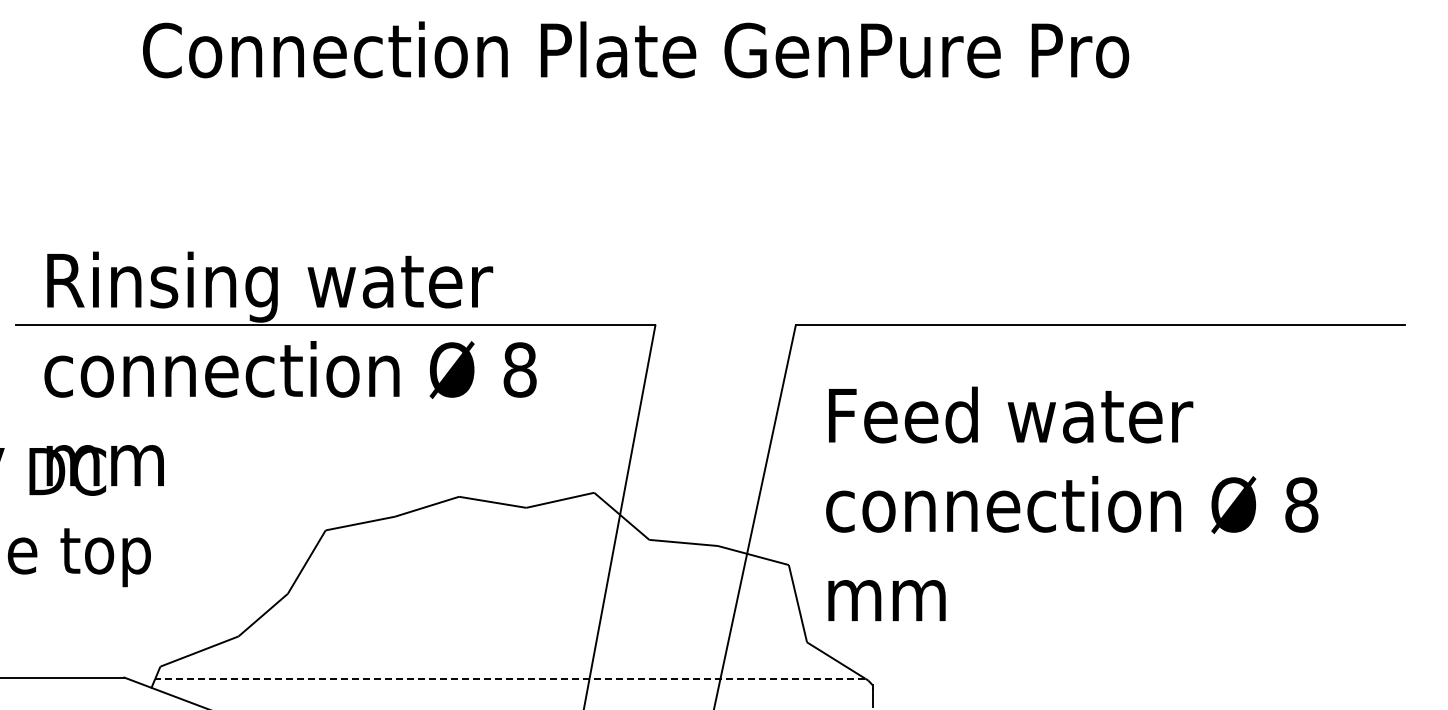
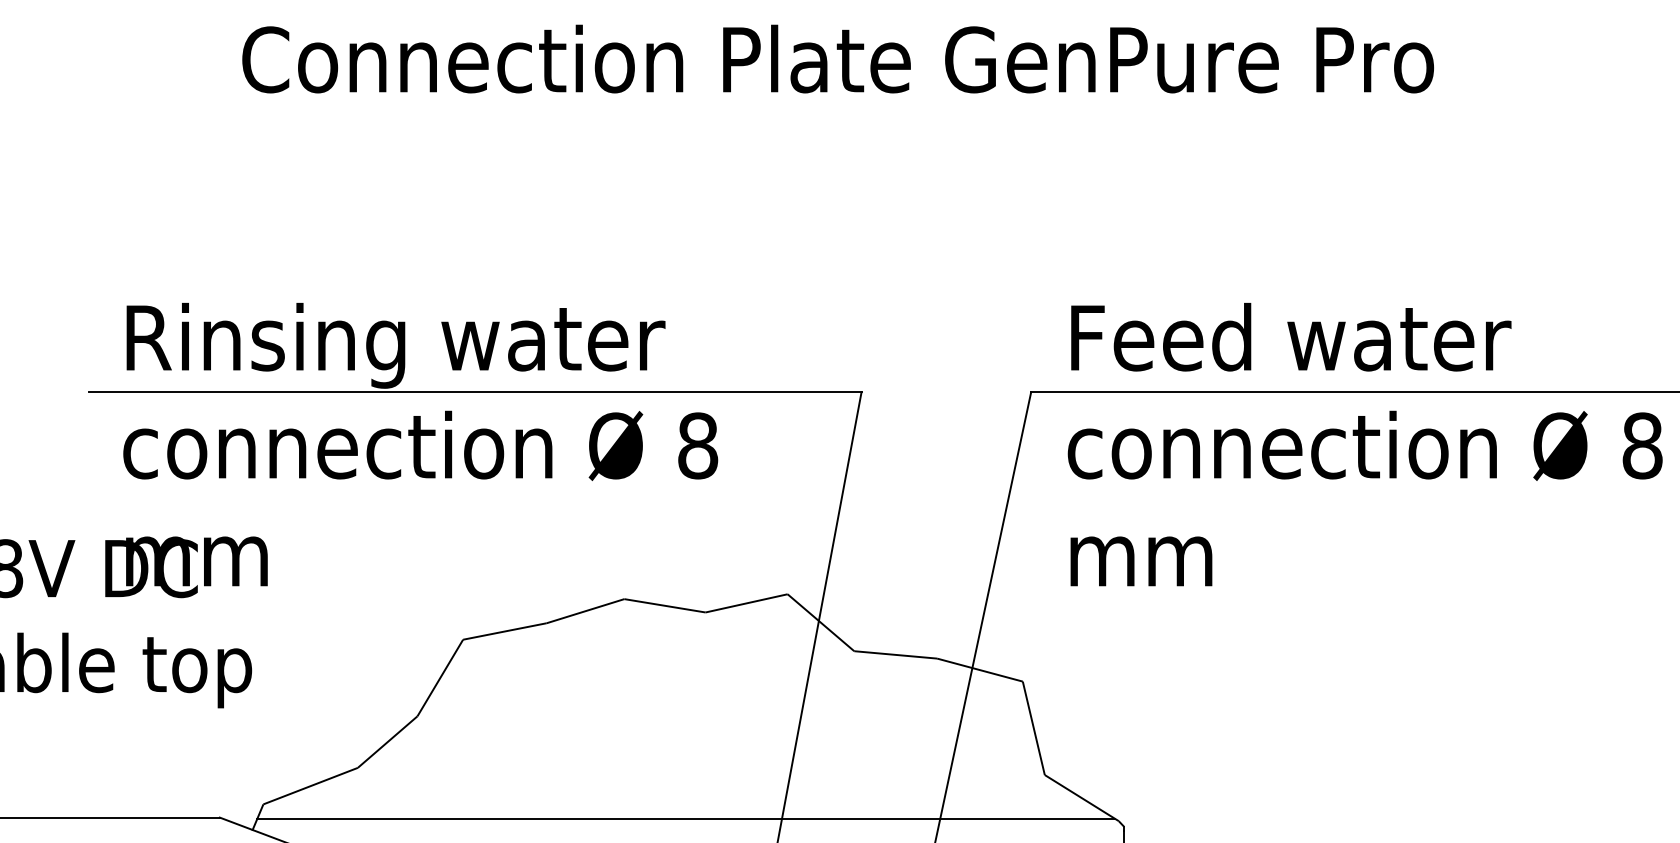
text: (1072, 503) -> (1365, 444), moved
line: (510, 678) -> (686, 818), dashed -> solid

